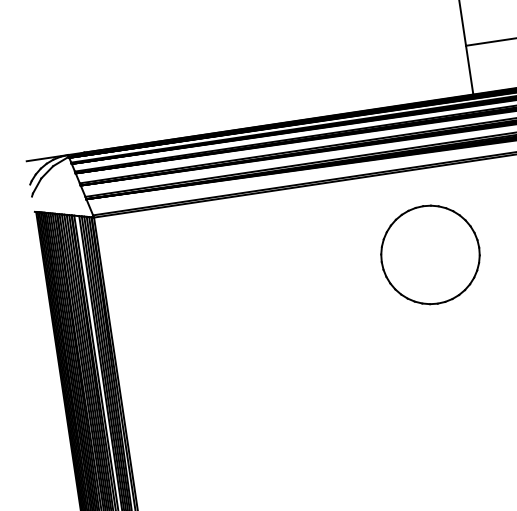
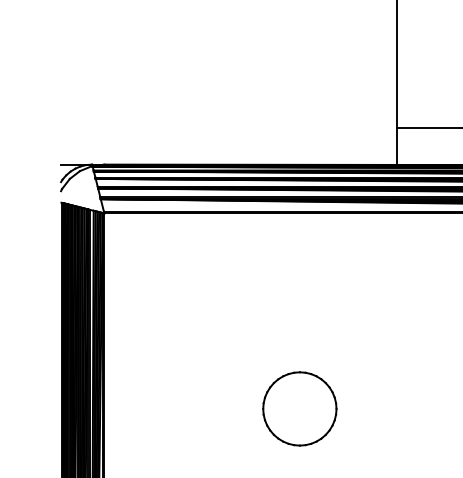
part: (429, 254) -> (299, 408), moved

